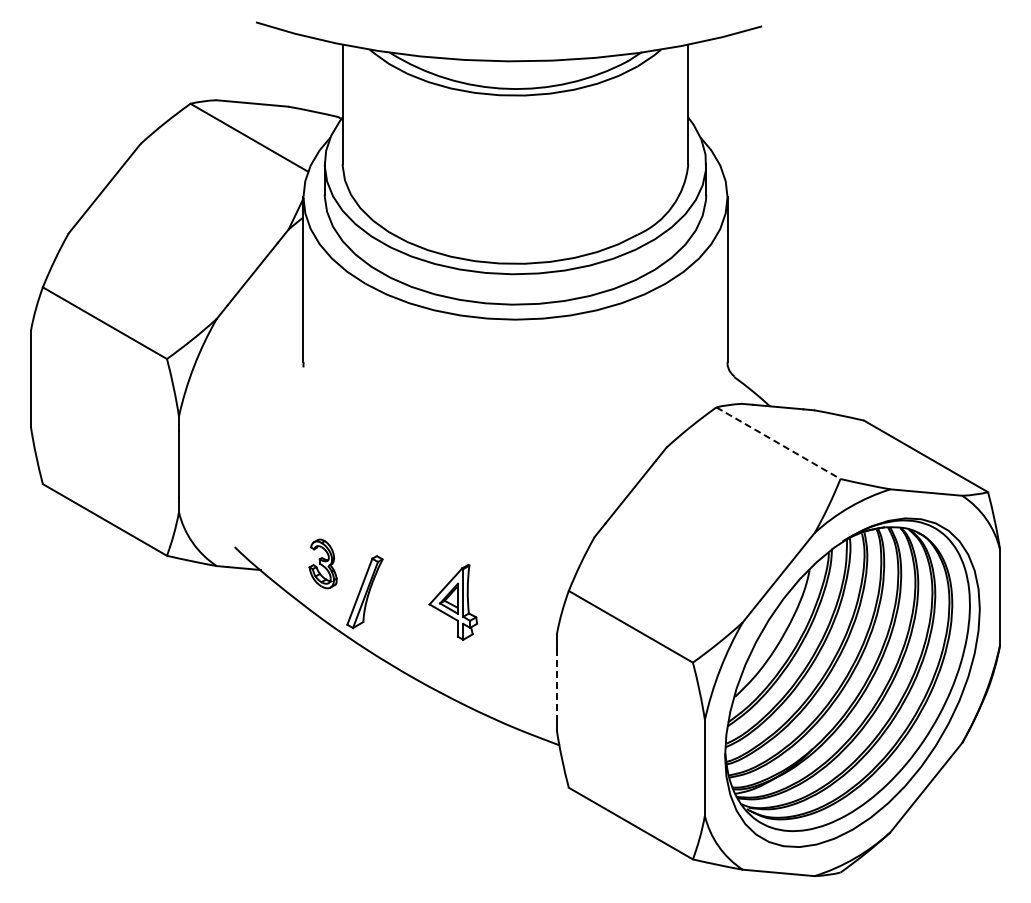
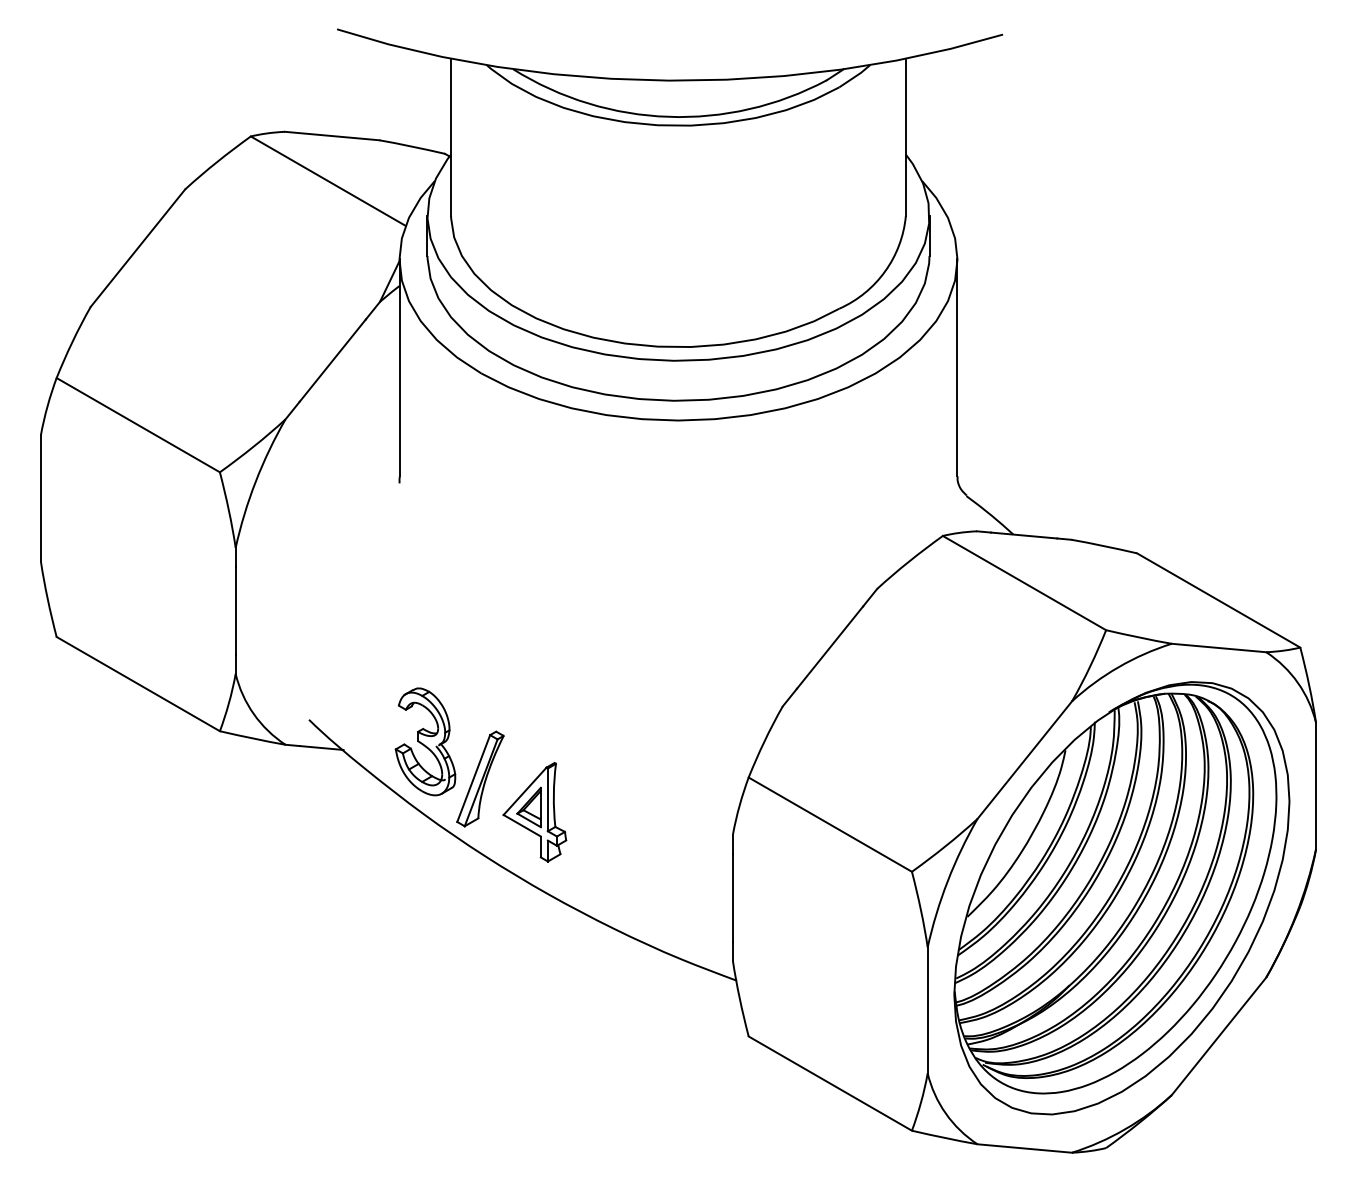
line: (778, 443) -> (1024, 583), dashed -> solid
part: (322, 563) -> (424, 741), size x1.67
part: (453, 601) -> (535, 811), moved
line: (556, 682) -> (732, 897), dashed -> solid

